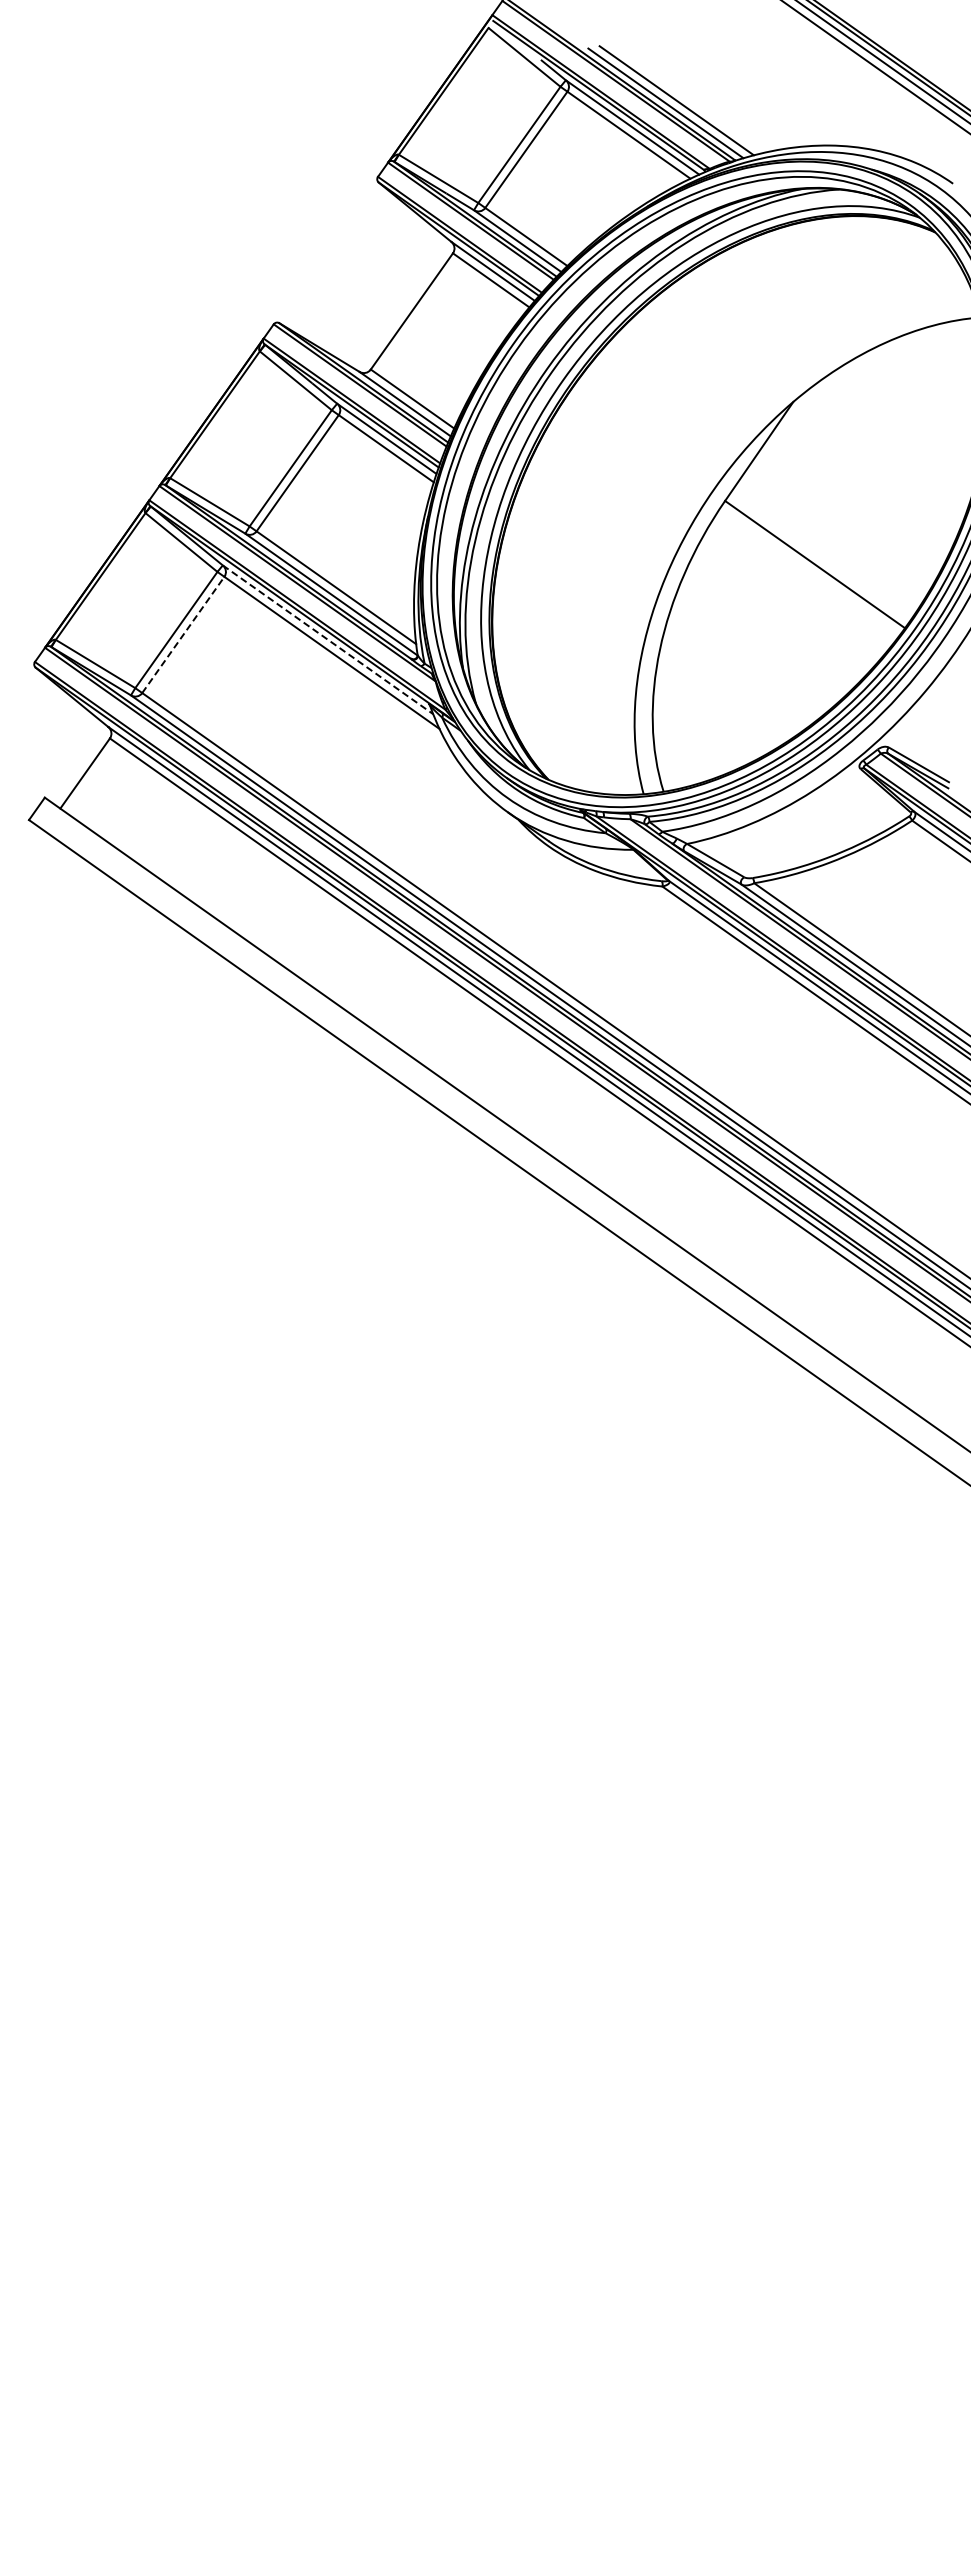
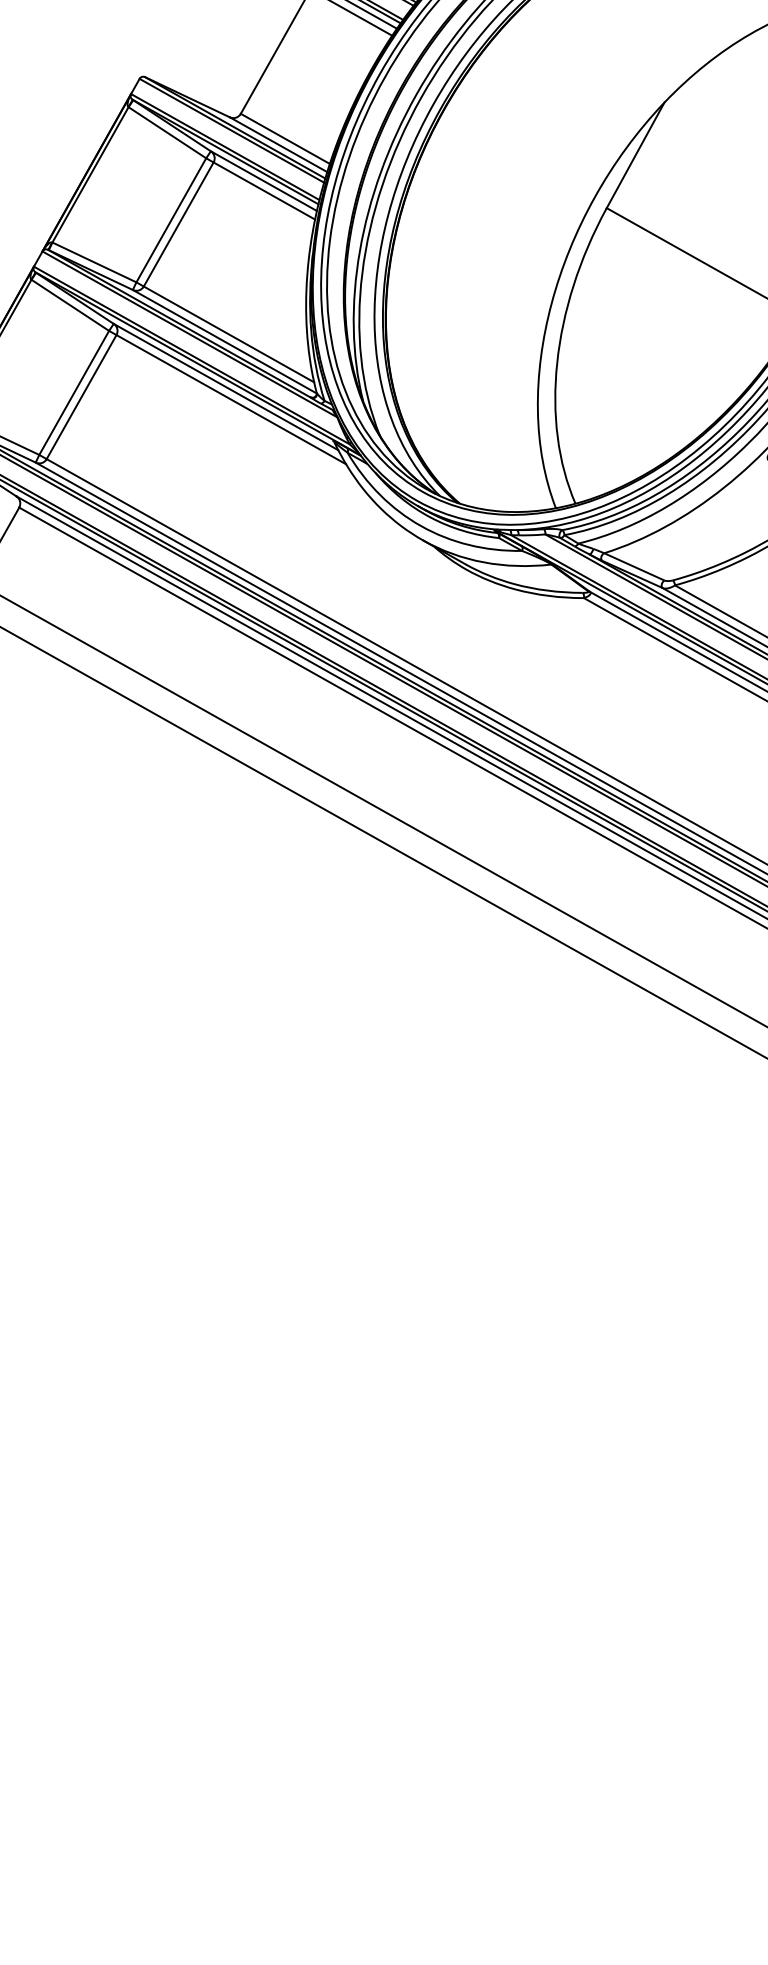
line: (183, 634) -> (81, 396), dashed -> solid
line: (328, 639) -> (226, 386), dashed -> solid

